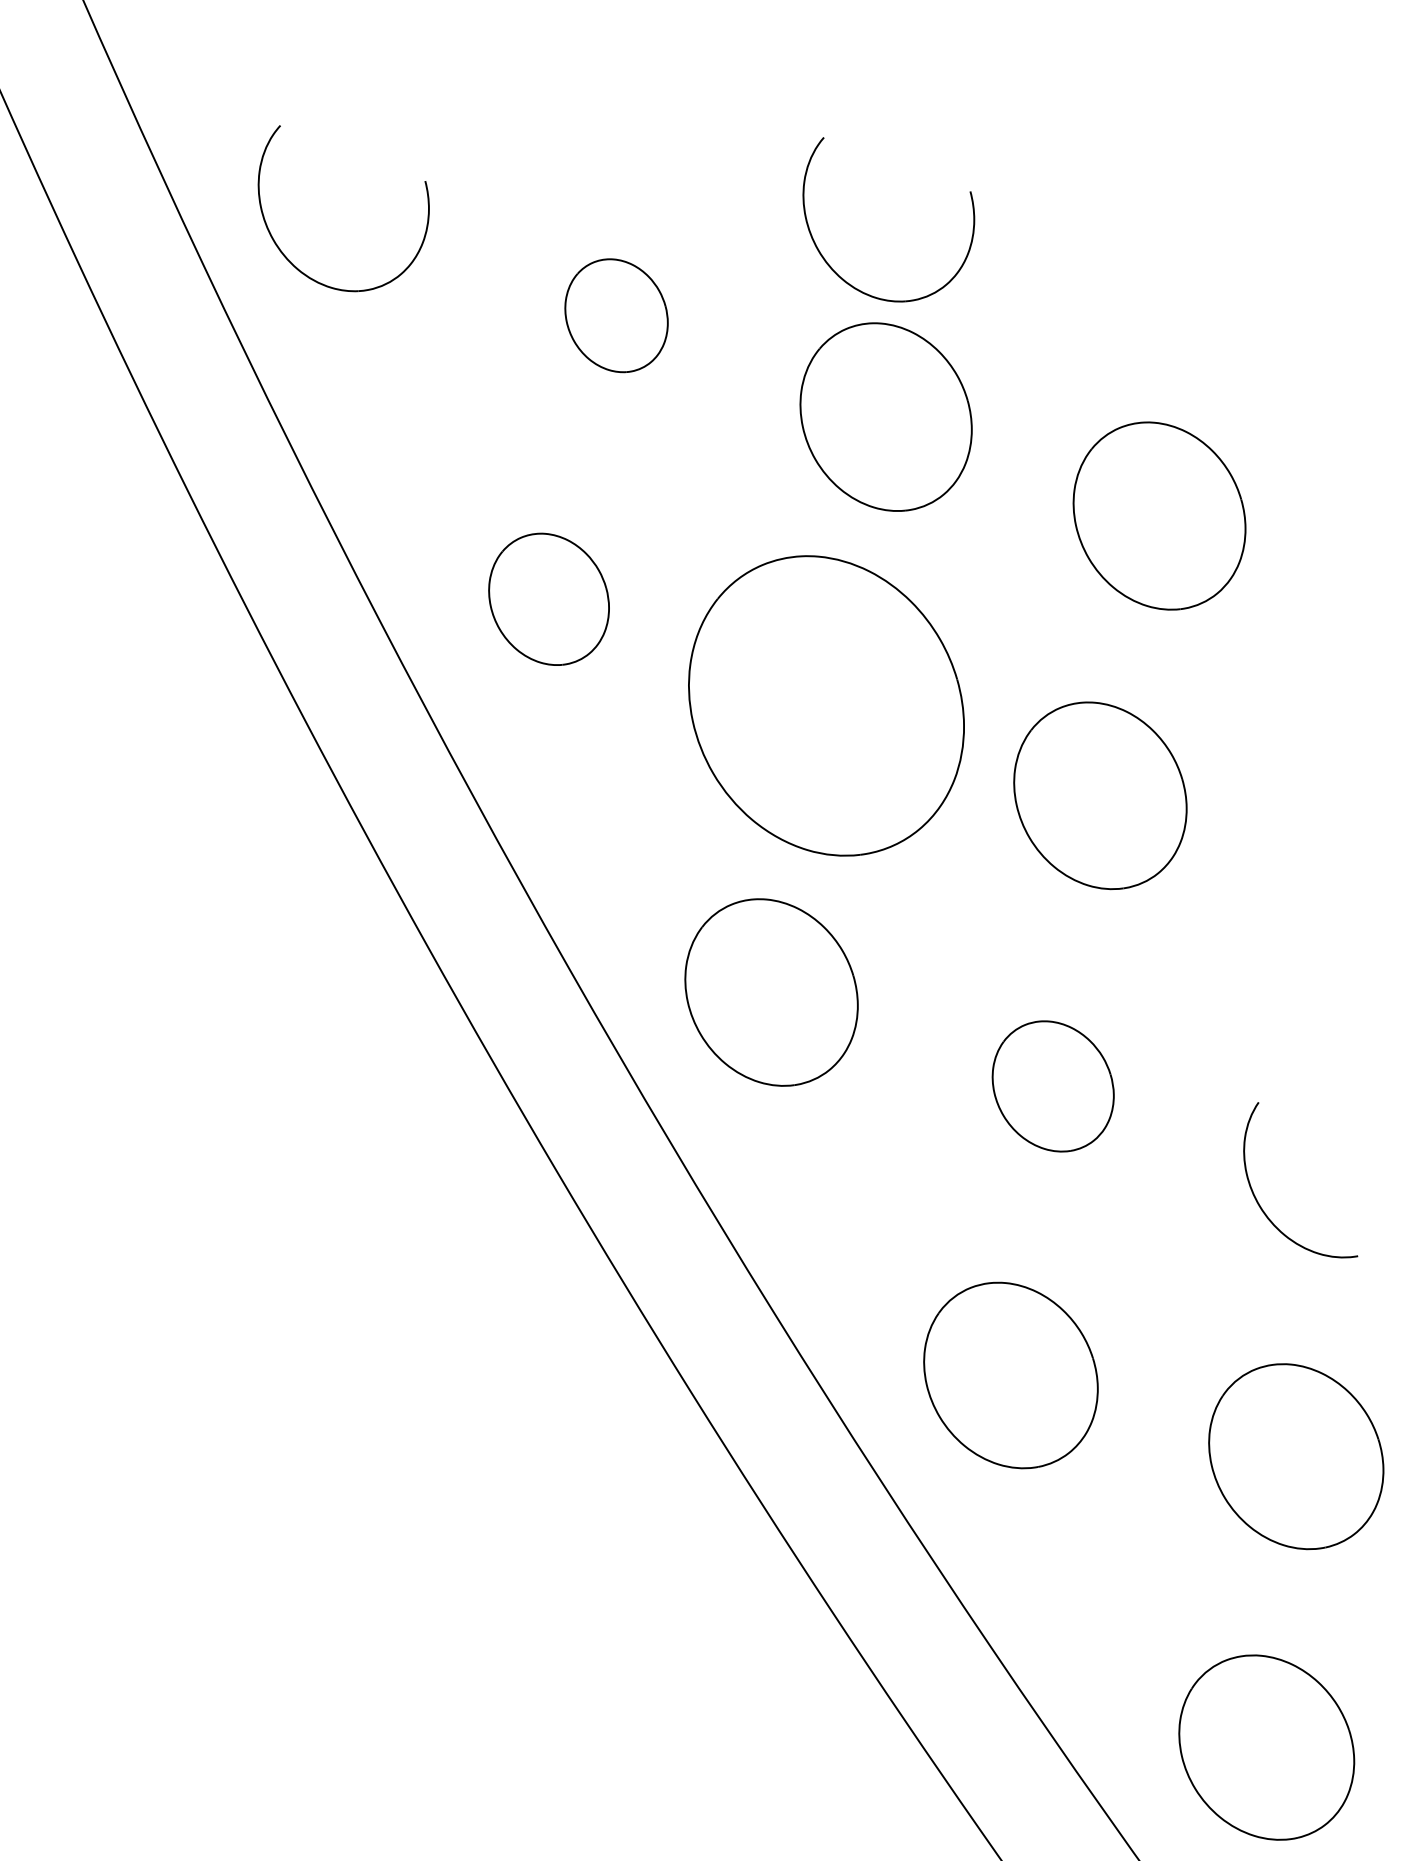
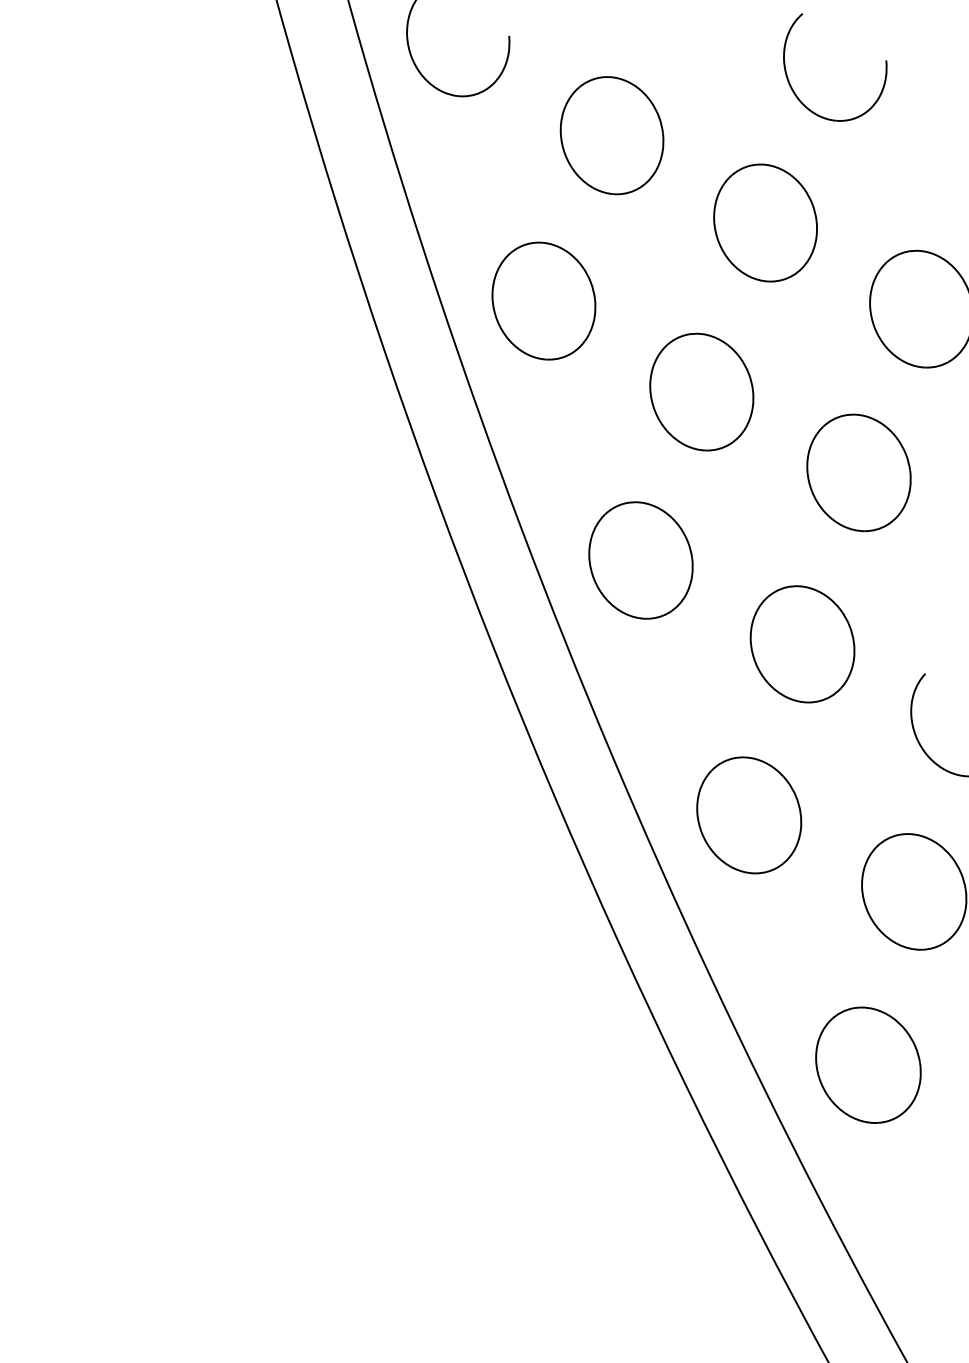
part: (832, 266) -> (795, 92), moved
part: (615, 315) -> (611, 135), size x1.67
part: (548, 598) -> (543, 300), size x1.43
part: (825, 704) -> (701, 391), size x0.62
part: (1053, 1086) -> (802, 644), size x1.43

